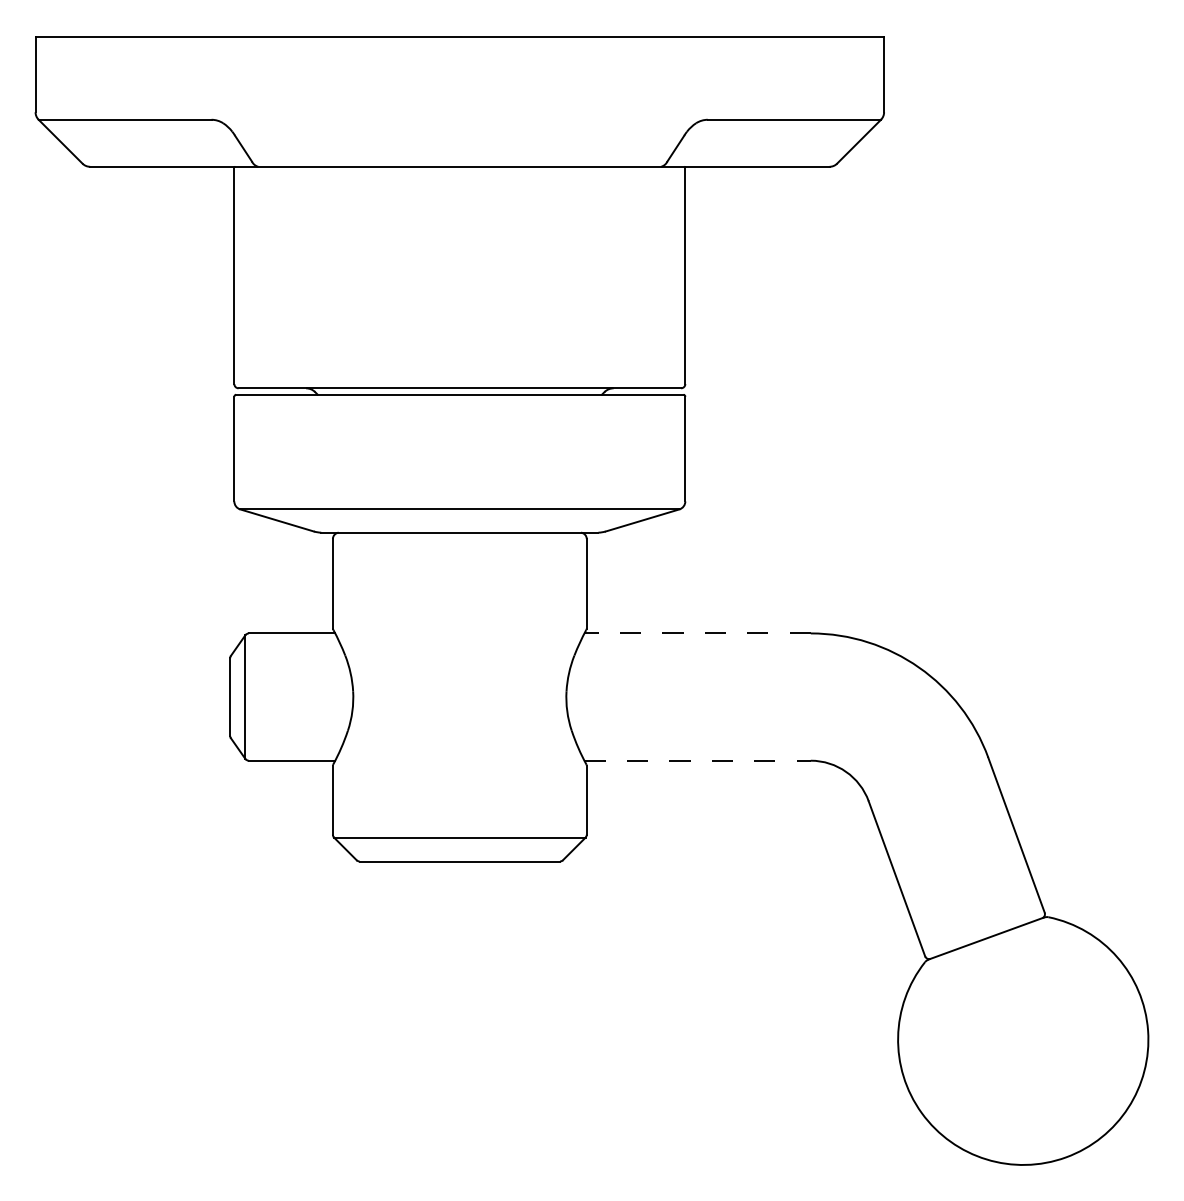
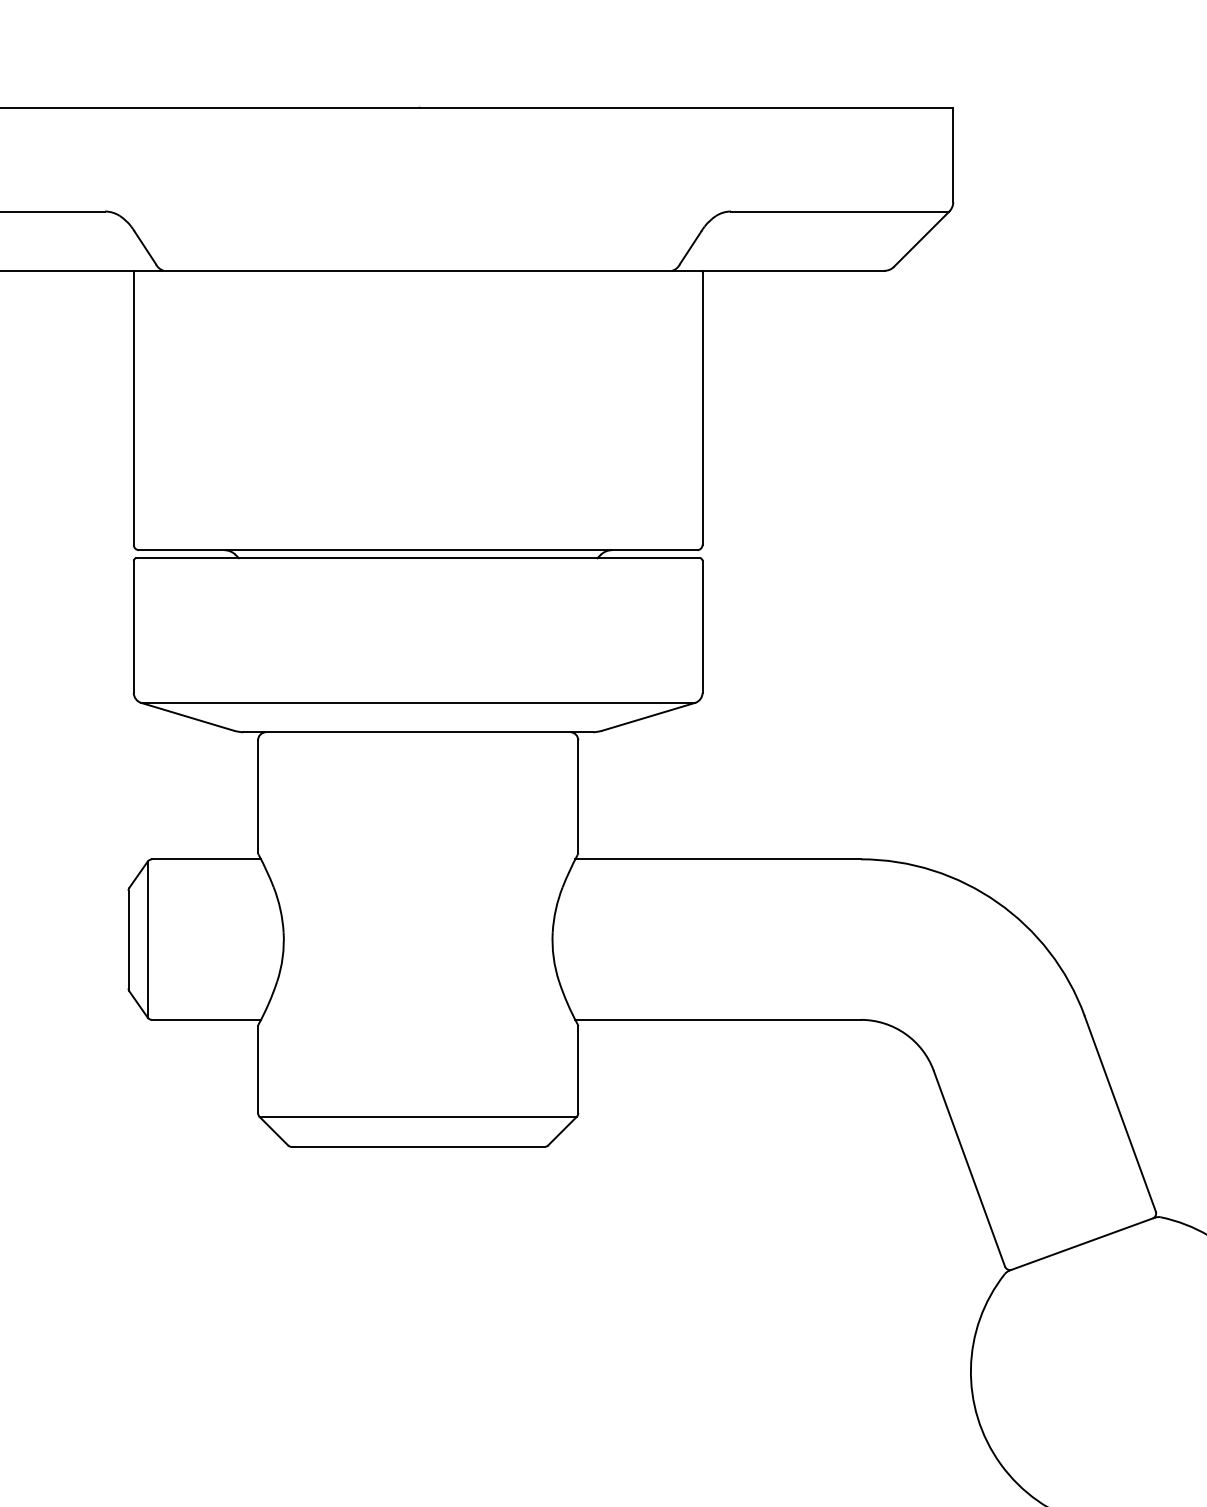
line: (697, 633) -> (717, 859), dashed -> solid
line: (698, 760) -> (719, 1019), dashed -> solid

